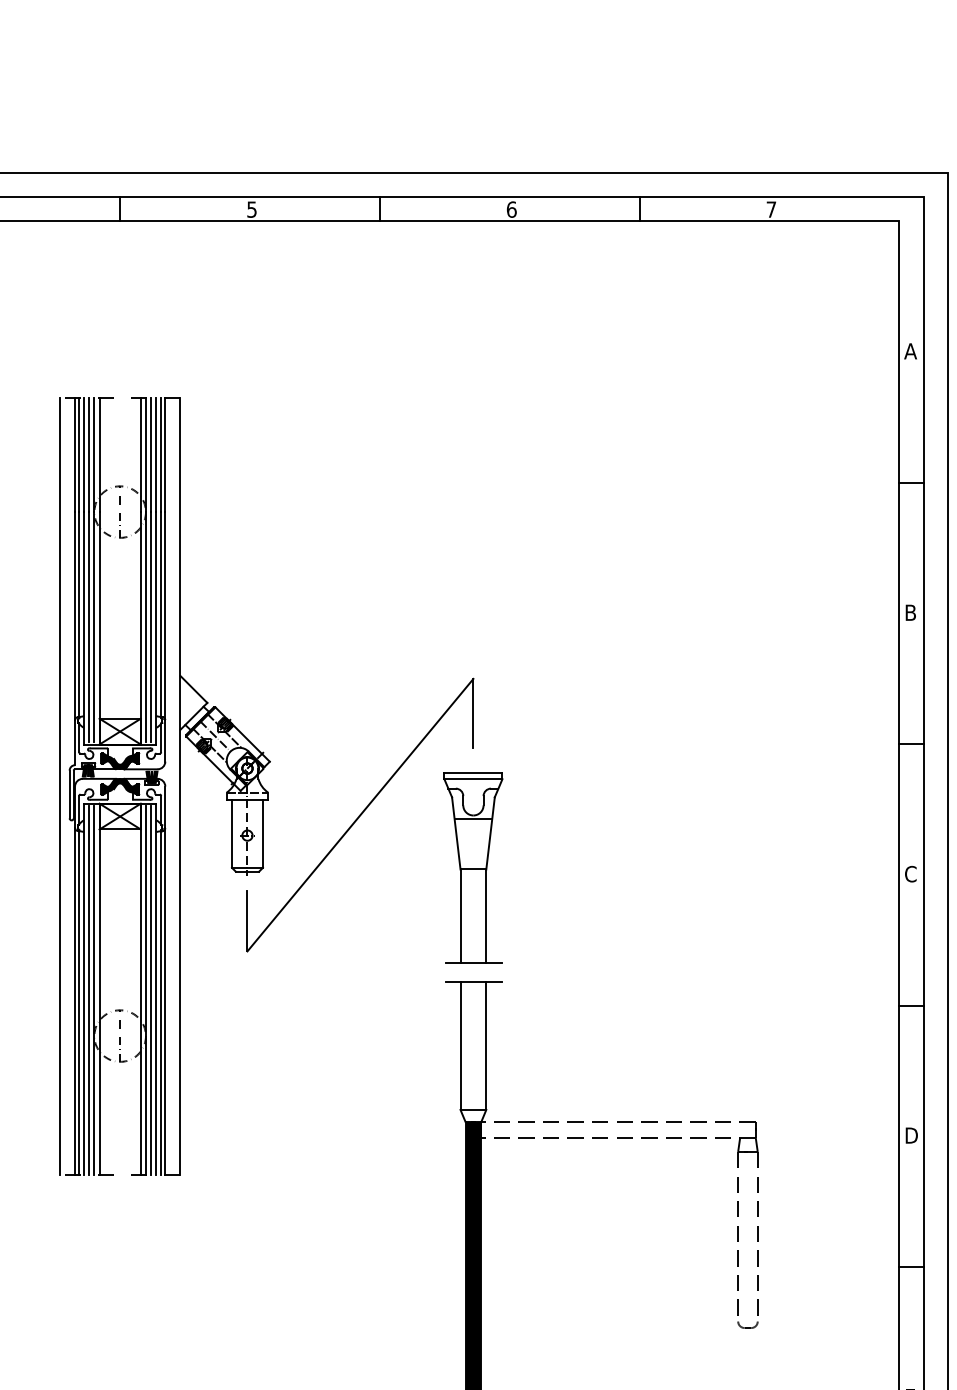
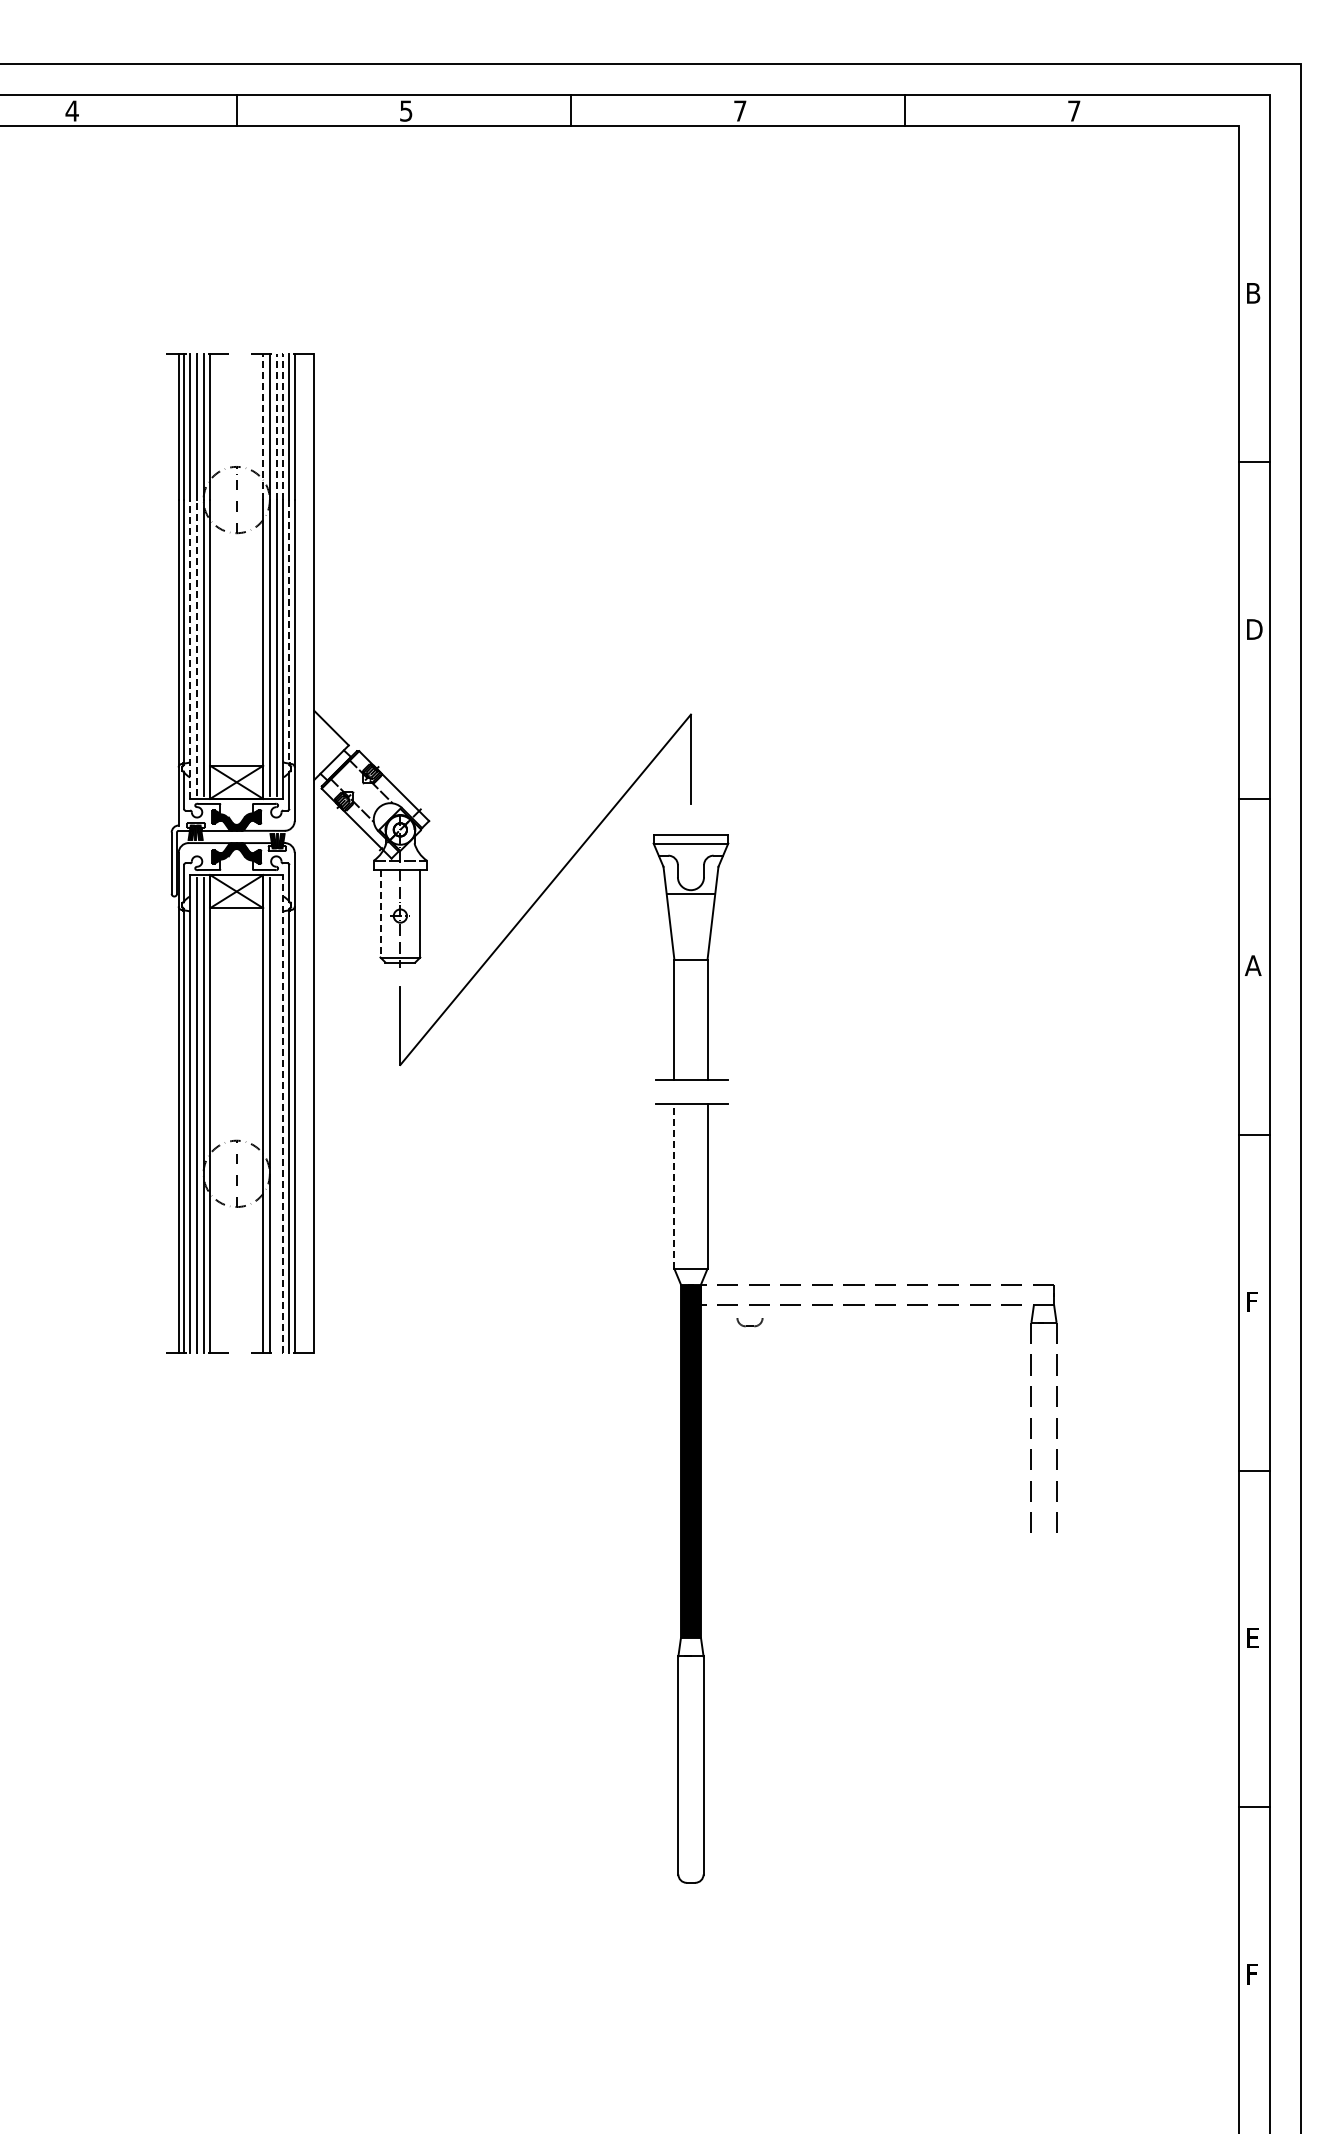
text: (511, 209) -> (740, 110), 6 -> 7
text: (910, 351) -> (1252, 293), A -> B
line: (141, 454) -> (263, 426), solid -> dashed
line: (151, 454) -> (276, 426), solid -> dashed
line: (156, 454) -> (283, 426), solid -> dashed
text: (912, 612) -> (1255, 629), B -> D
line: (161, 614) -> (289, 631), solid -> dashed
line: (88, 626) -> (196, 647), solid -> dashed
line: (84, 627) -> (190, 648), solid -> dashed
line: (214, 736) -> (358, 788), removed
line: (60, 786) -> (159, 852), removed
line: (232, 833) -> (380, 913), solid -> dashed
text: (910, 874) -> (1252, 965), C -> A
line: (156, 989) -> (283, 1113), solid -> dashed
line: (151, 990) -> (276, 1115), removed
line: (460, 1045) -> (674, 1186), solid -> dashed
text: (911, 1135) -> (1254, 1301), D -> F
part: (747, 1325) -> (749, 1322), moved

